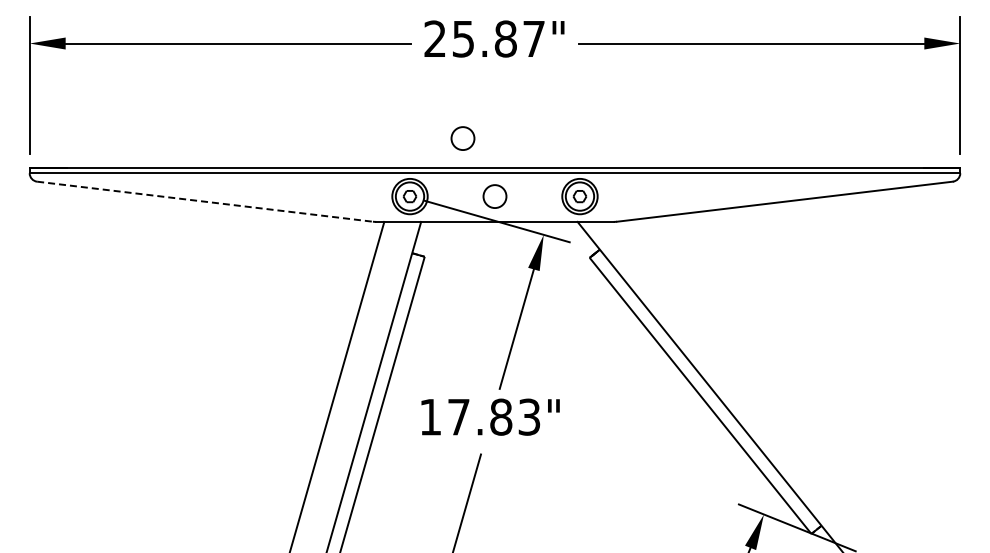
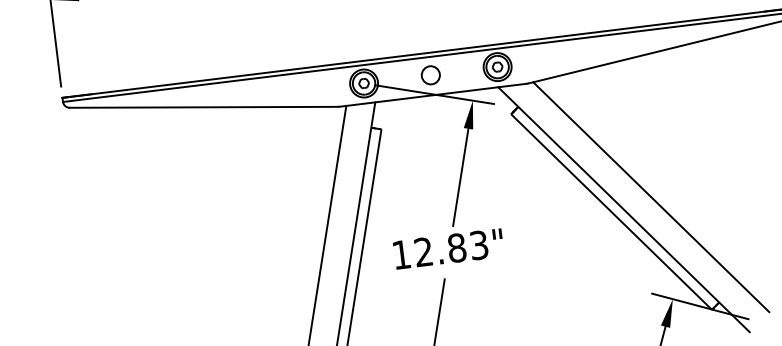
circle: (462, 138) -> (399, 32), removed
line: (205, 201) -> (203, 107), dashed -> solid
line: (752, 383) -> (651, 197), added
text: (458, 416) -> (423, 251), 17.83" -> 12.83"

